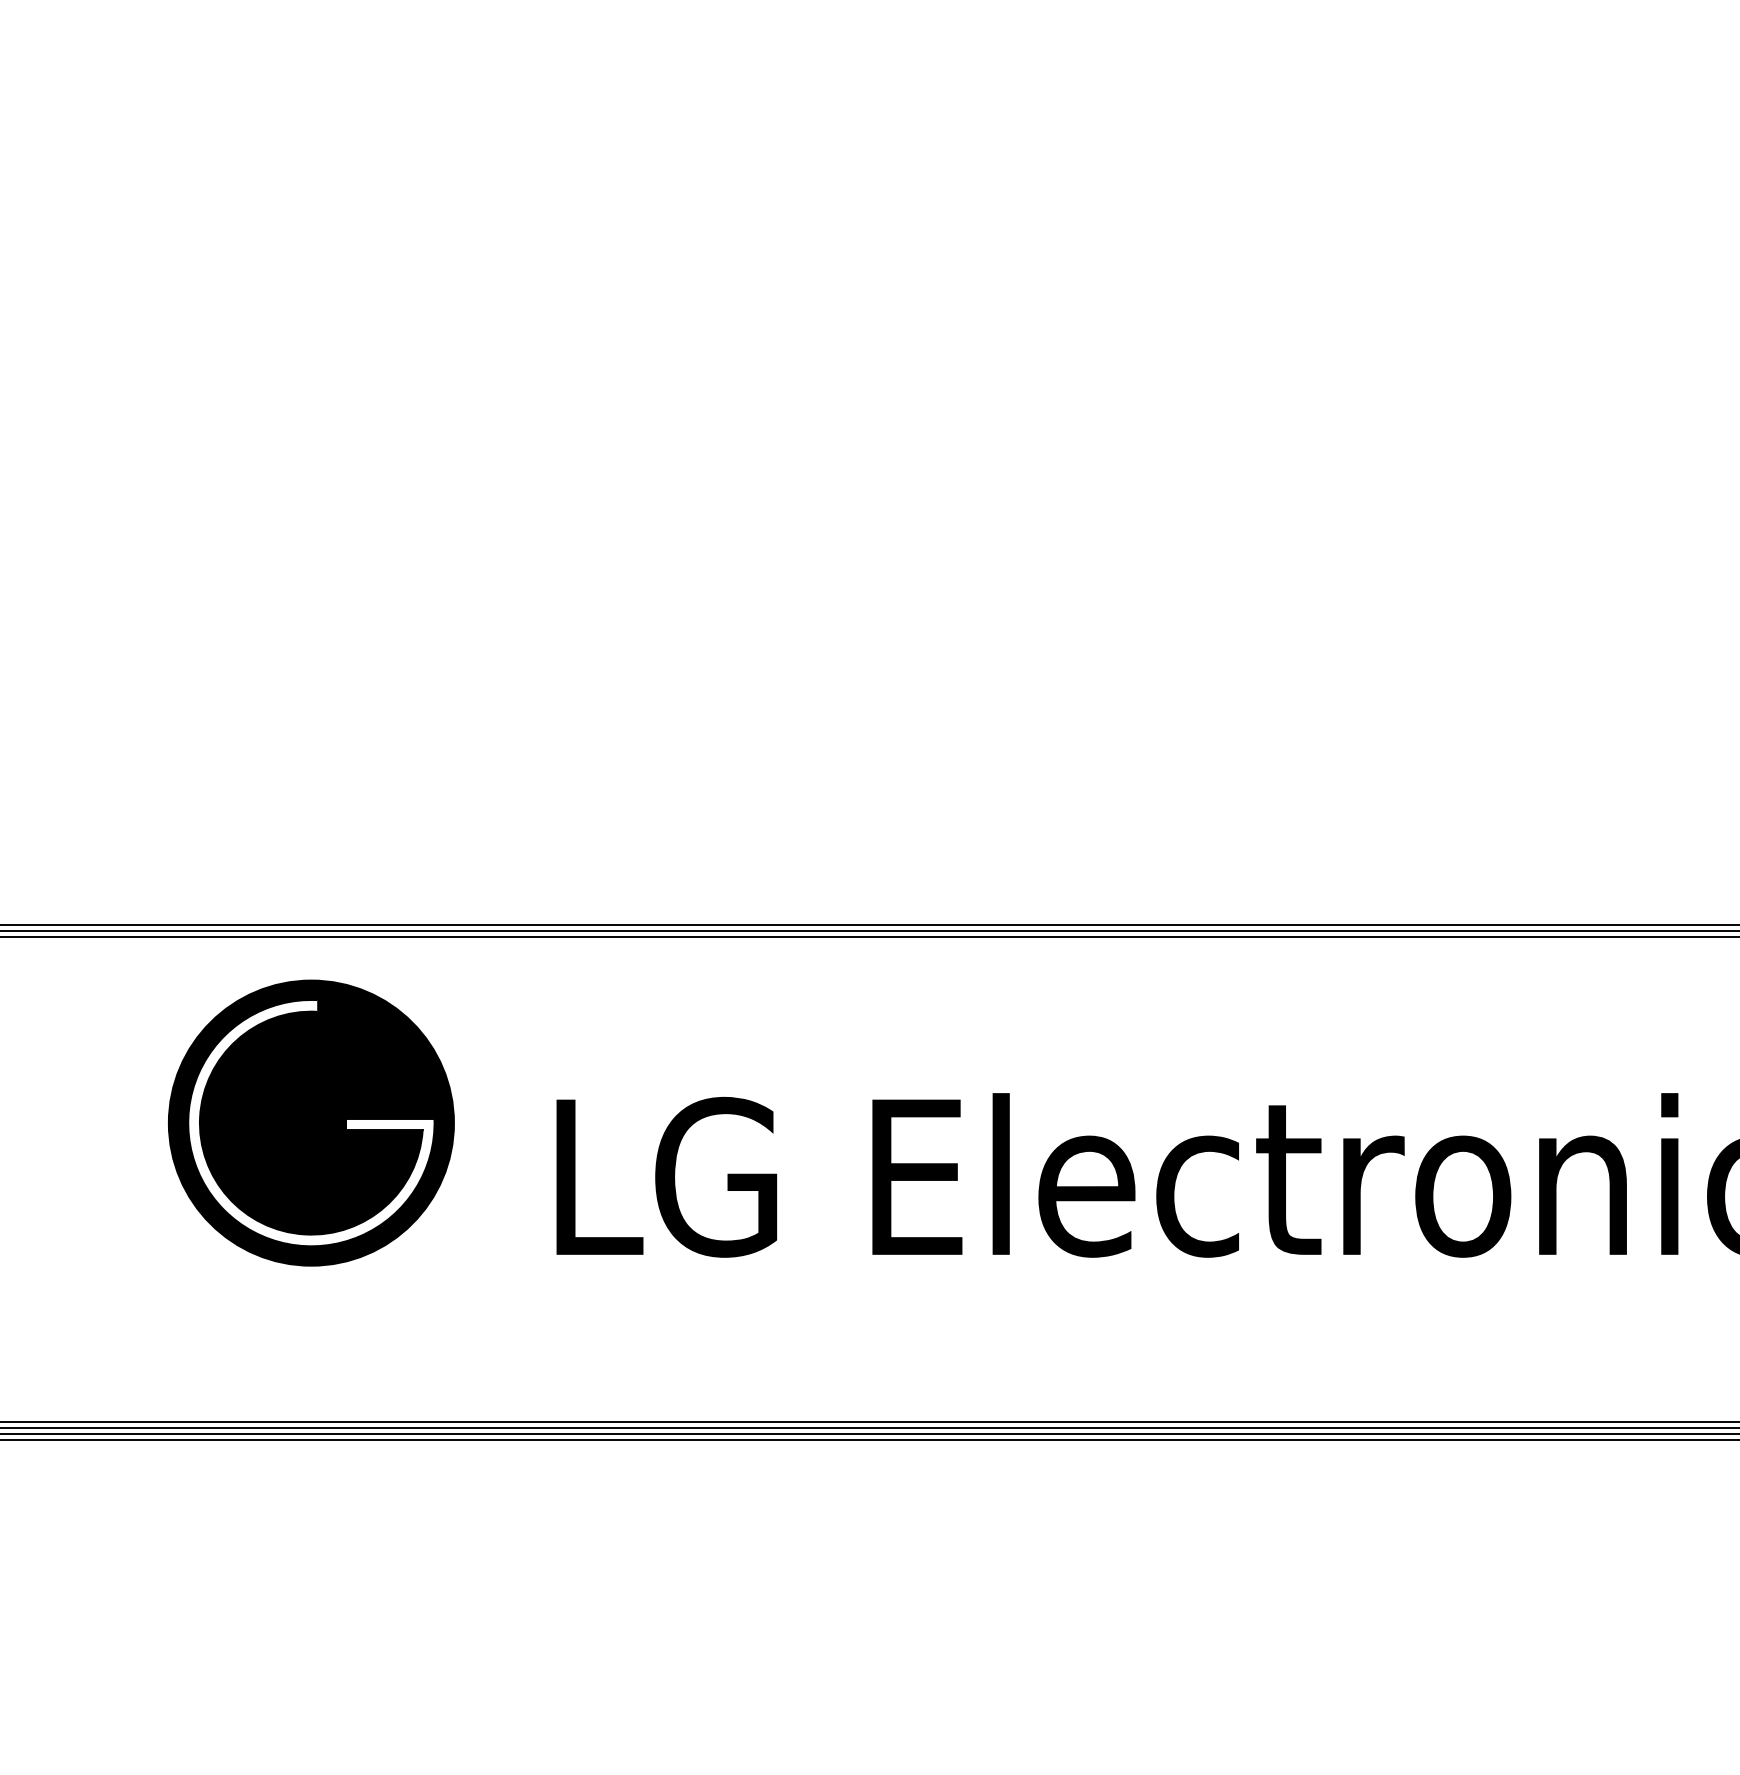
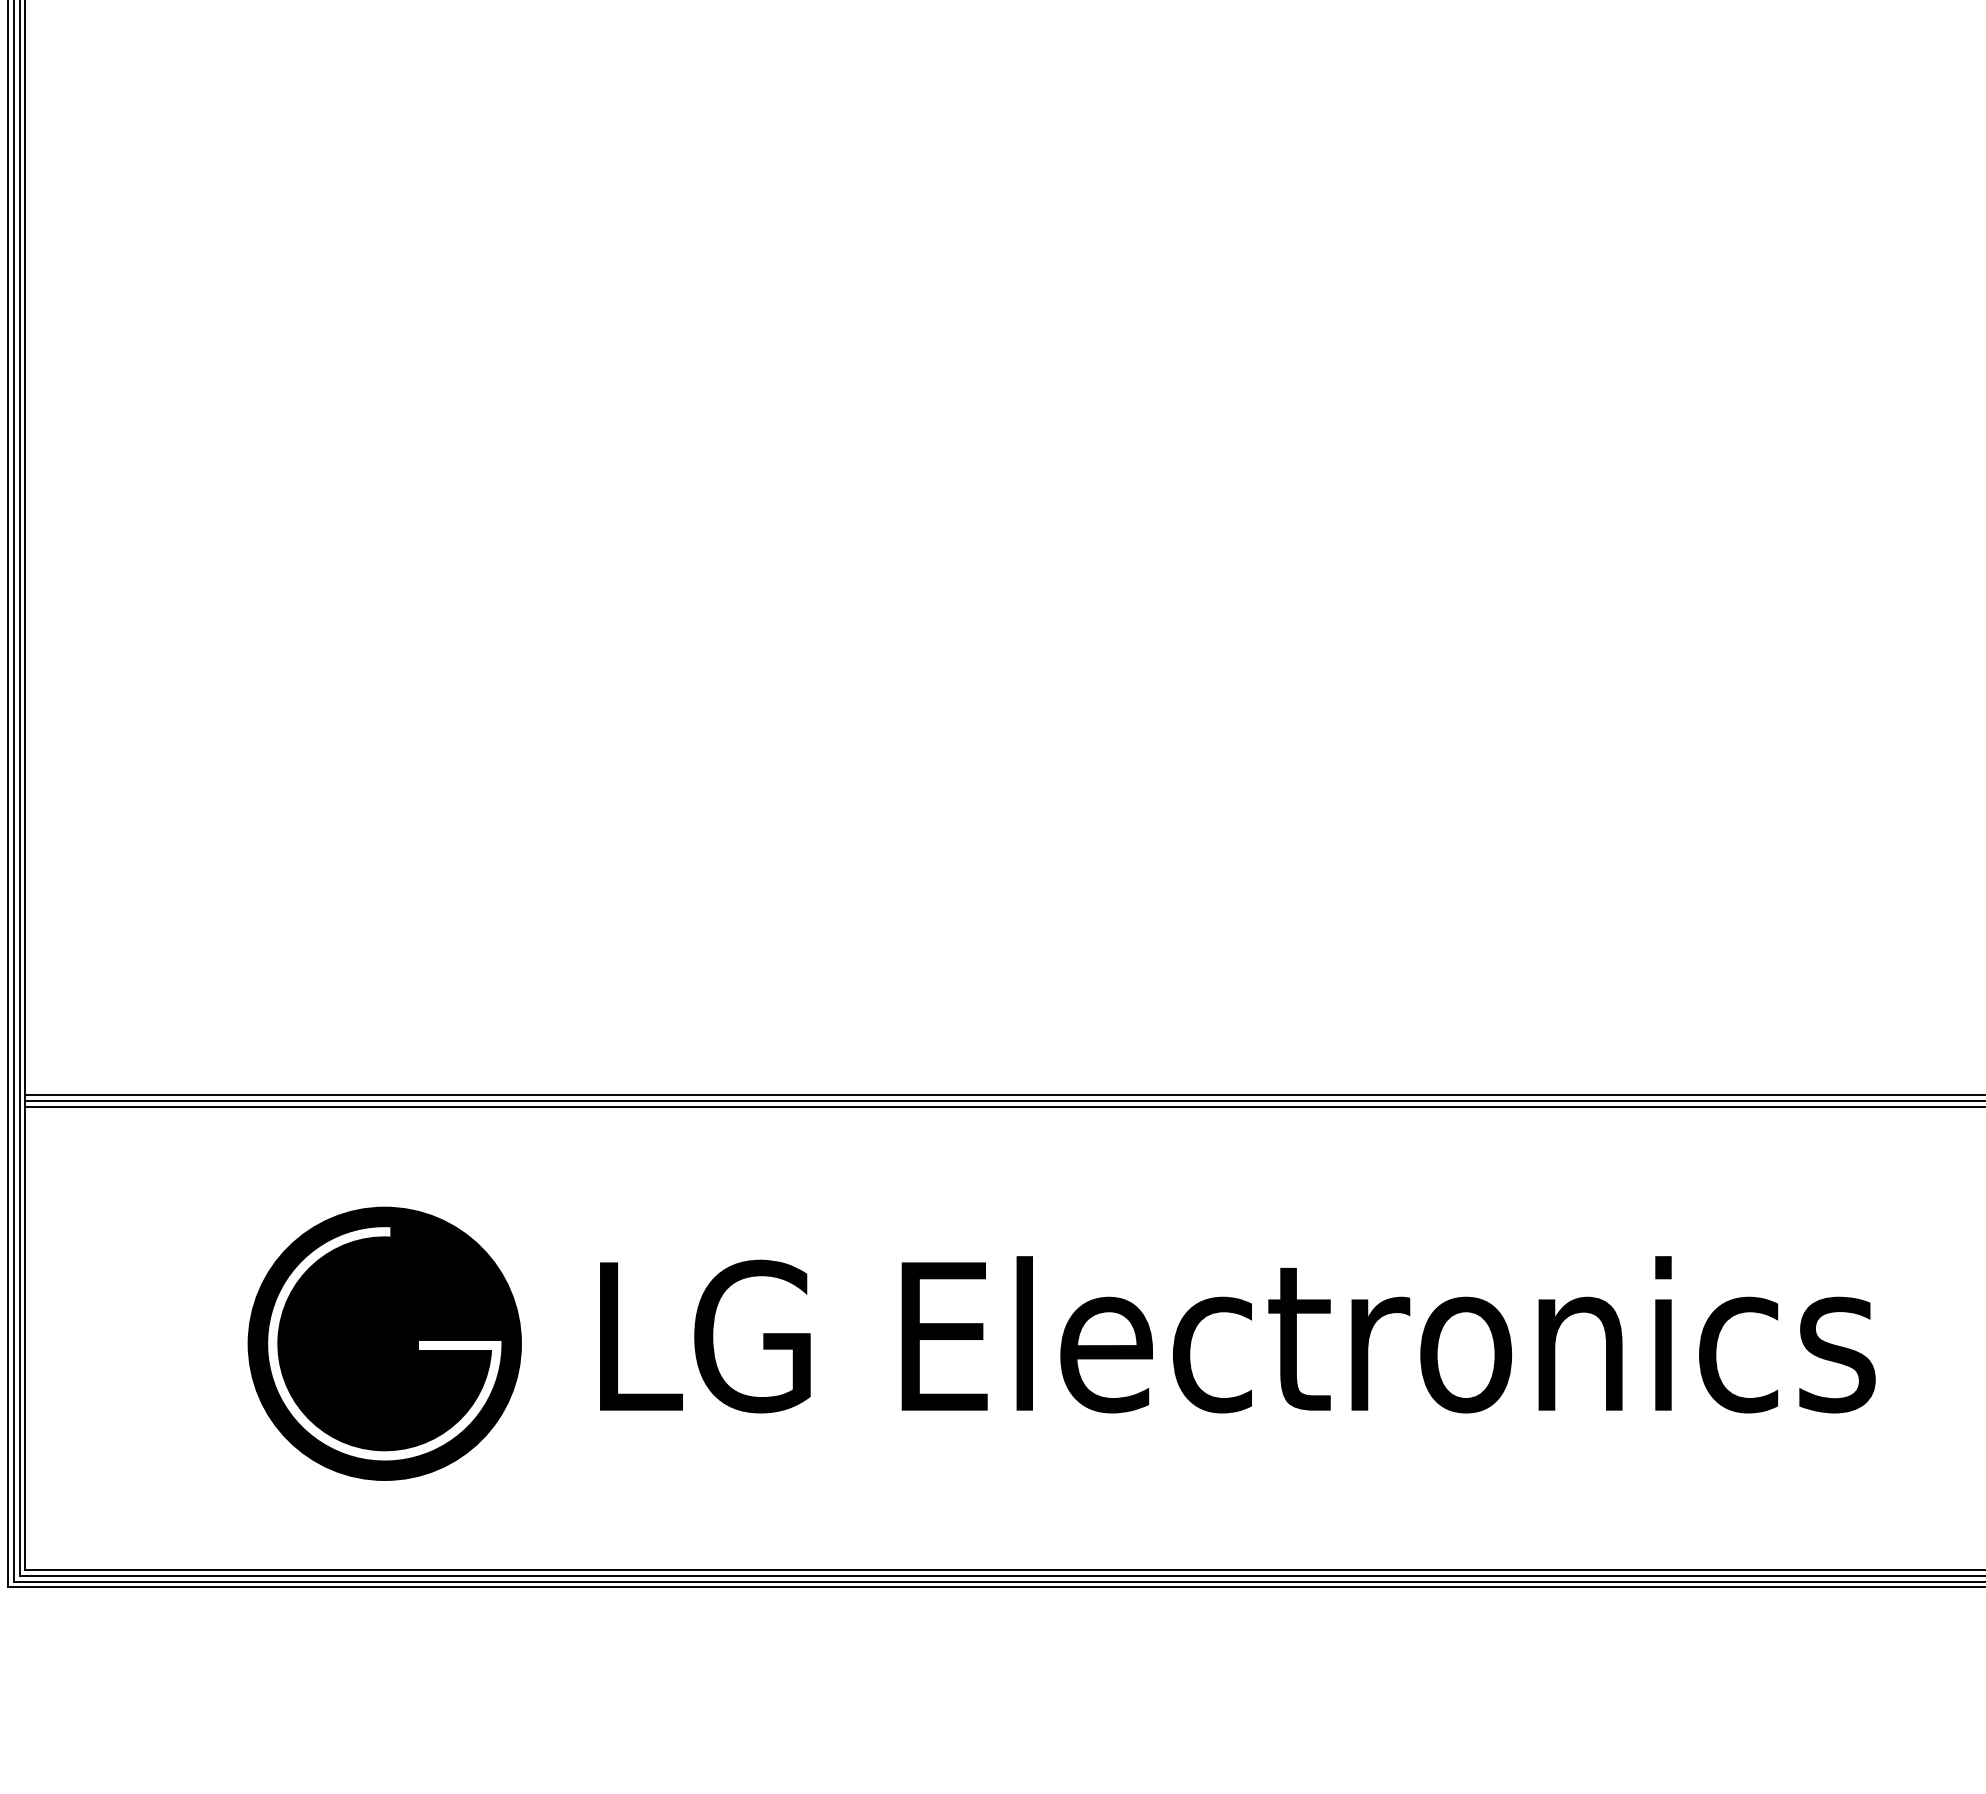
part: (311, 1122) -> (384, 1343), moved

